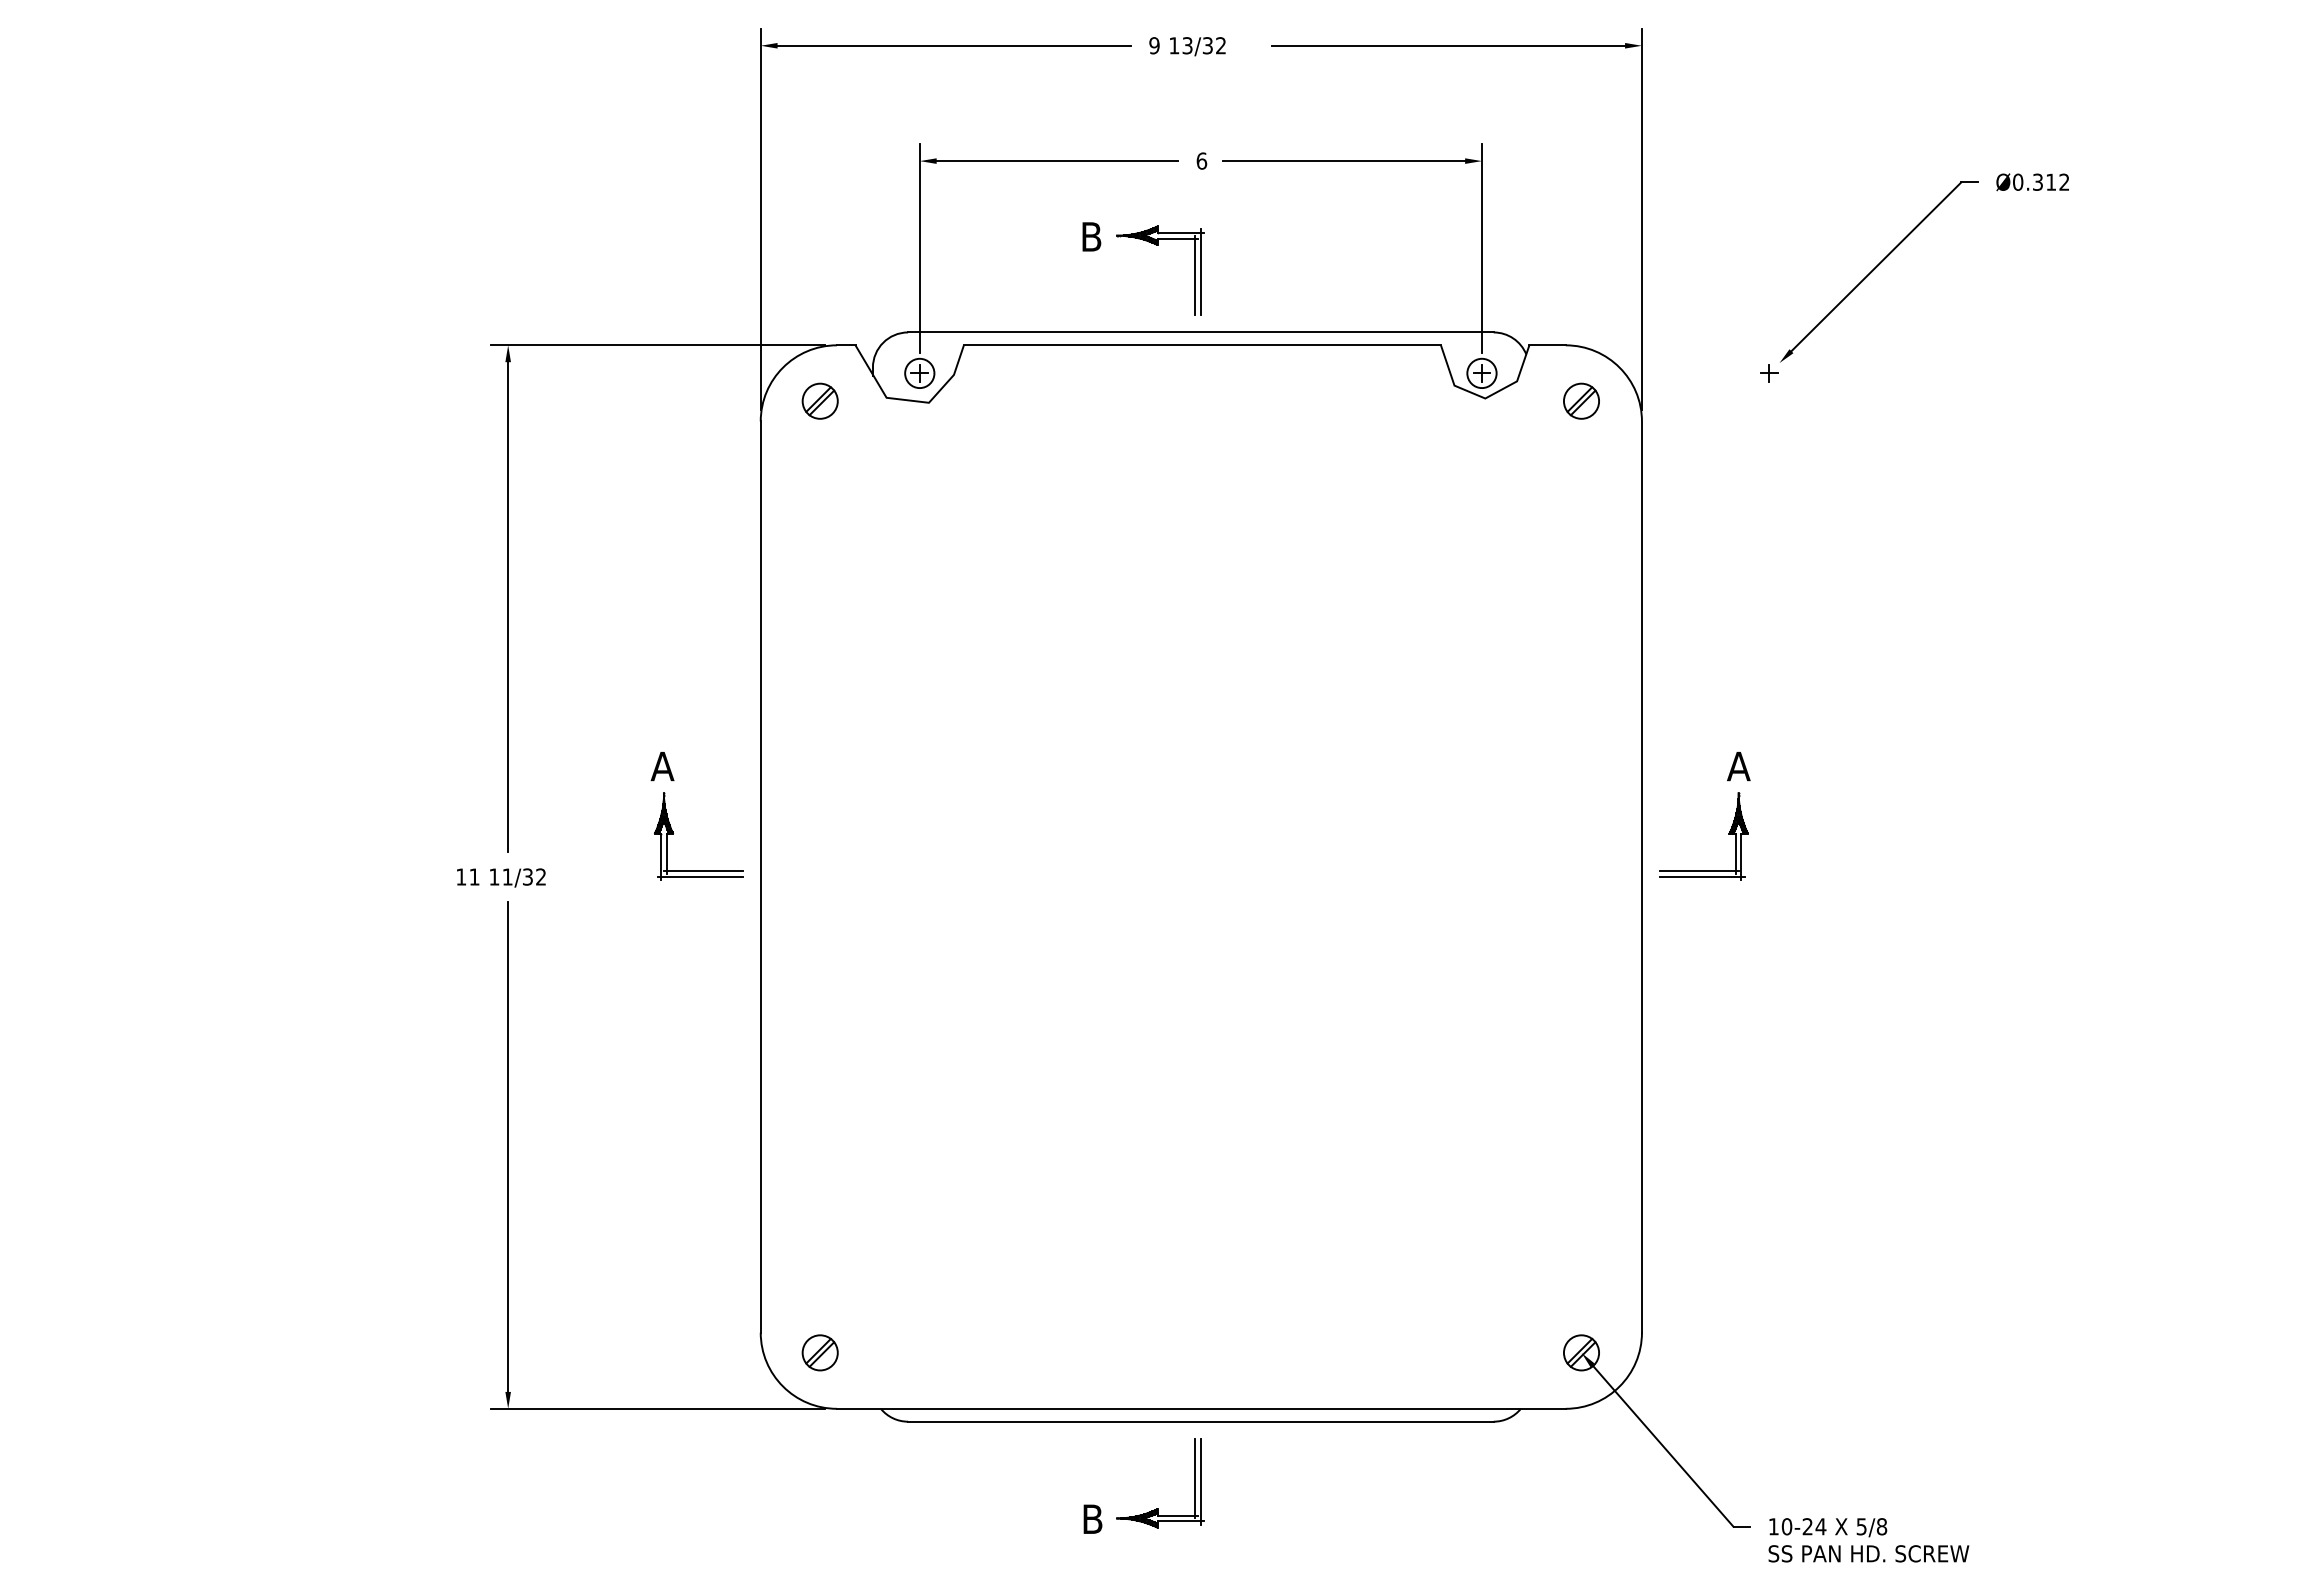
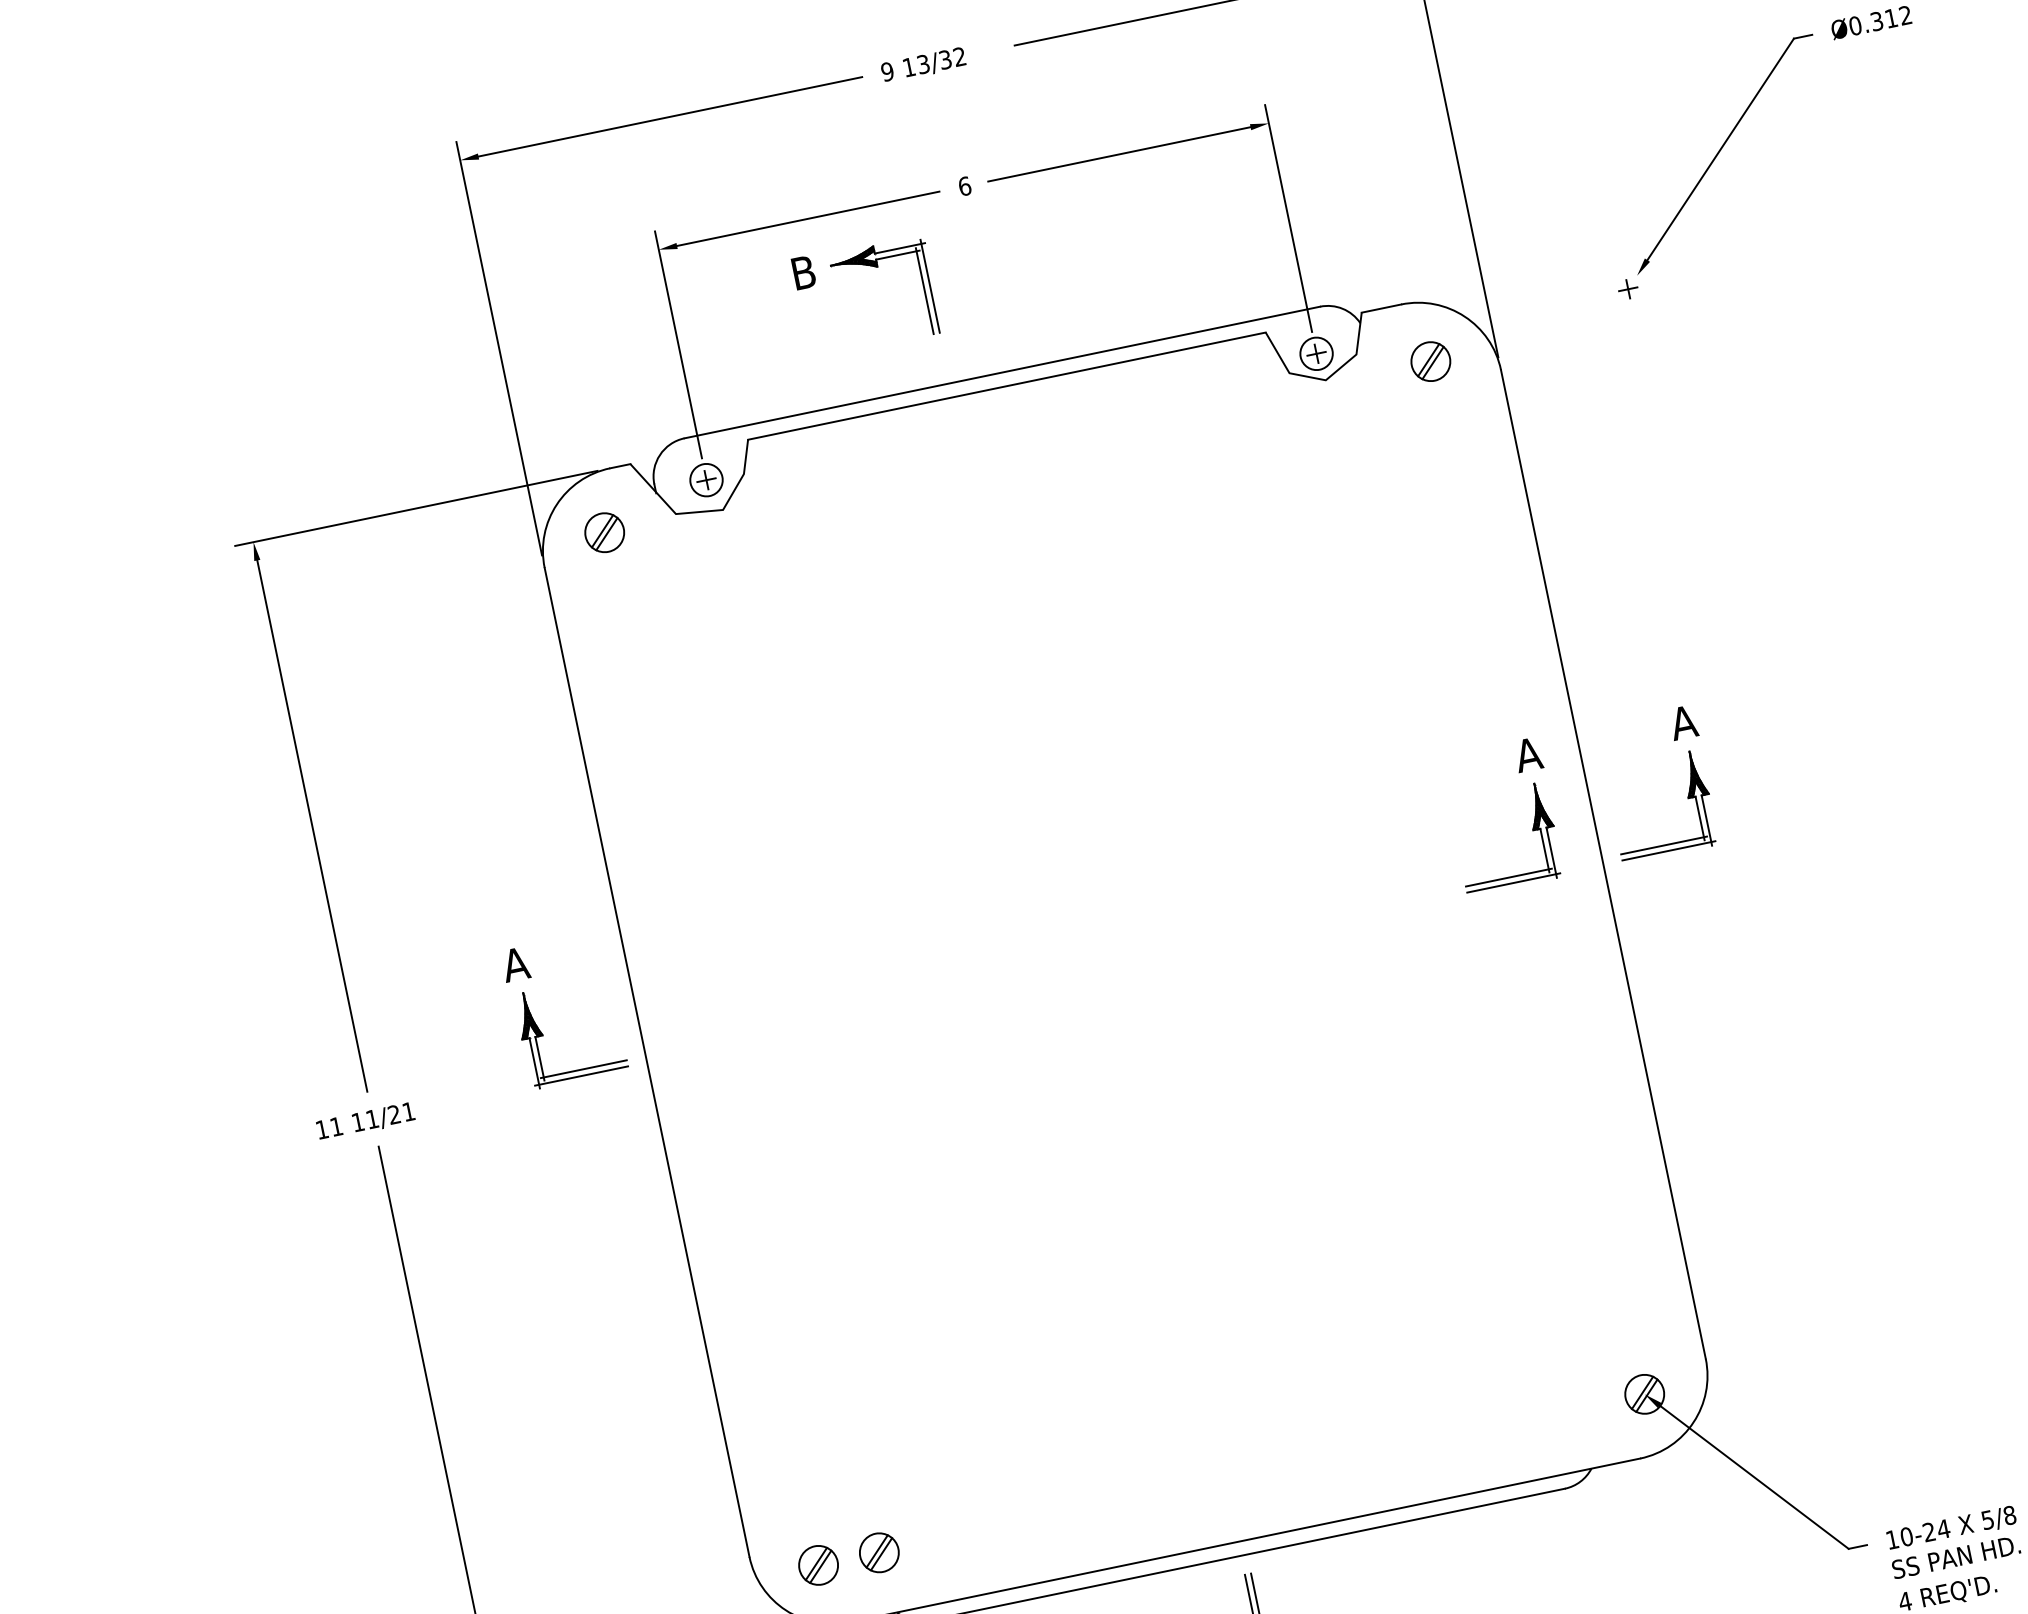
part: (1153, 244) -> (872, 267), moved
part: (1588, 825) -> (1533, 820), added
text: (534, 876) -> (401, 1112), 11/32 -> 11/21
part: (875, 1352) -> (878, 1552), added

